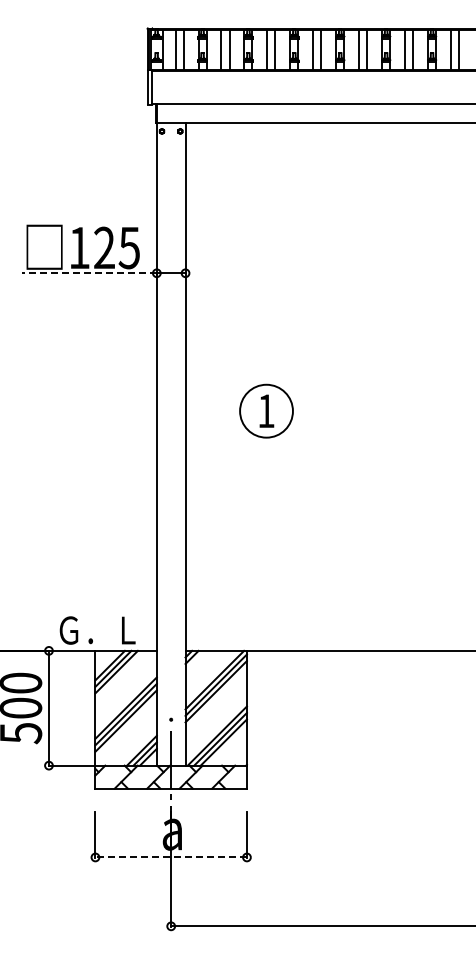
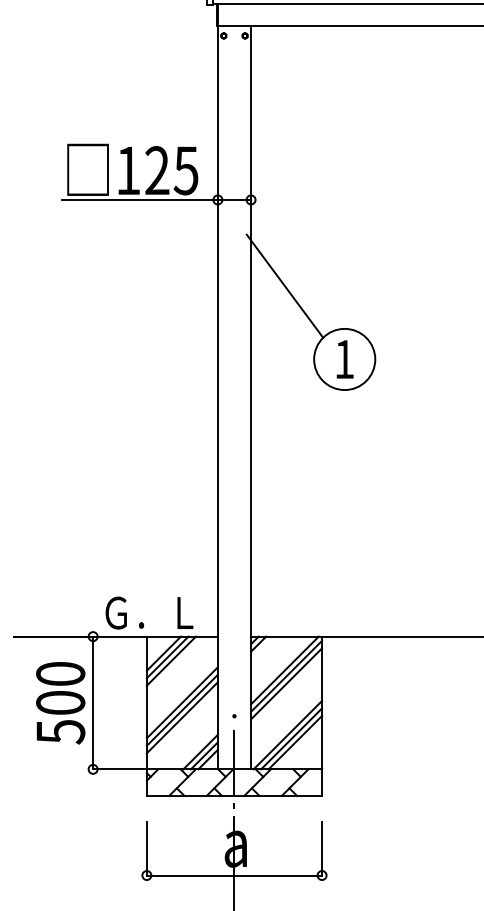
line: (88, 273) -> (138, 200), dashed -> solid
line: (214, 347) -> (284, 285), added
line: (171, 857) -> (234, 875), dashed -> solid

